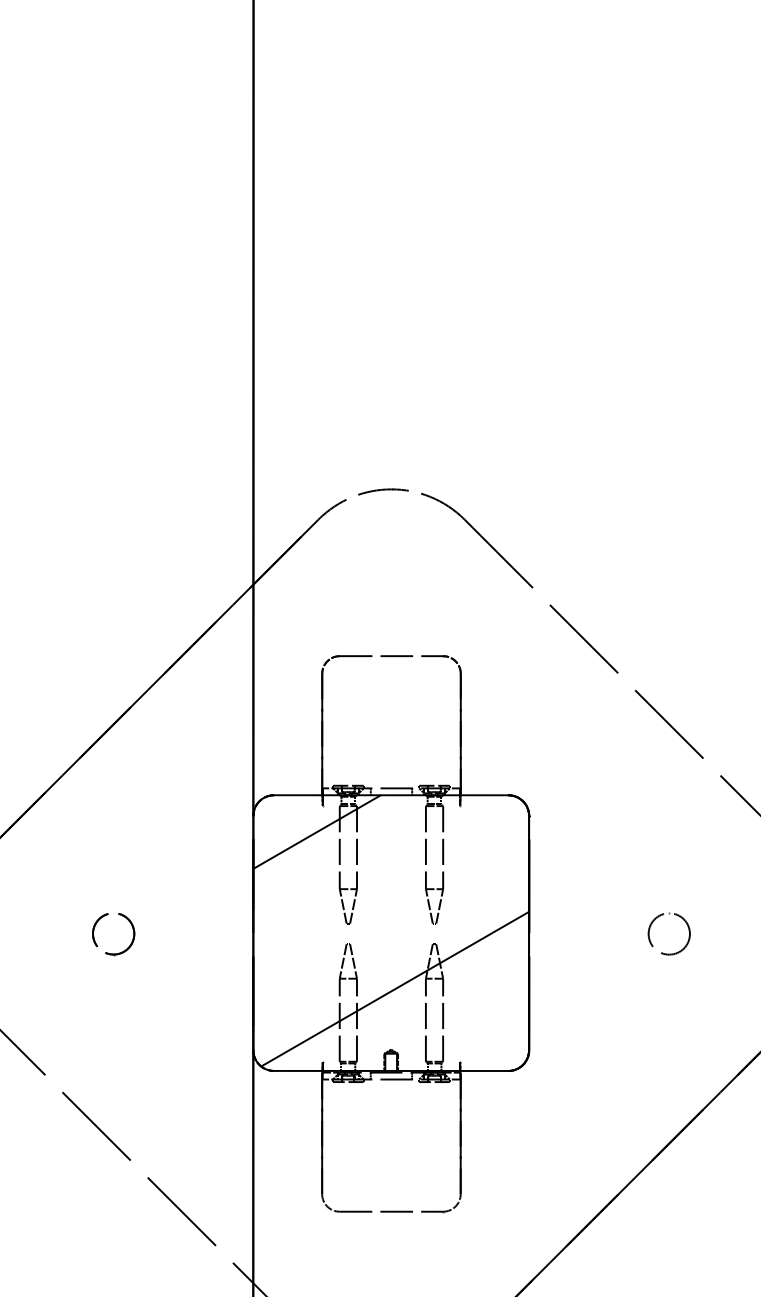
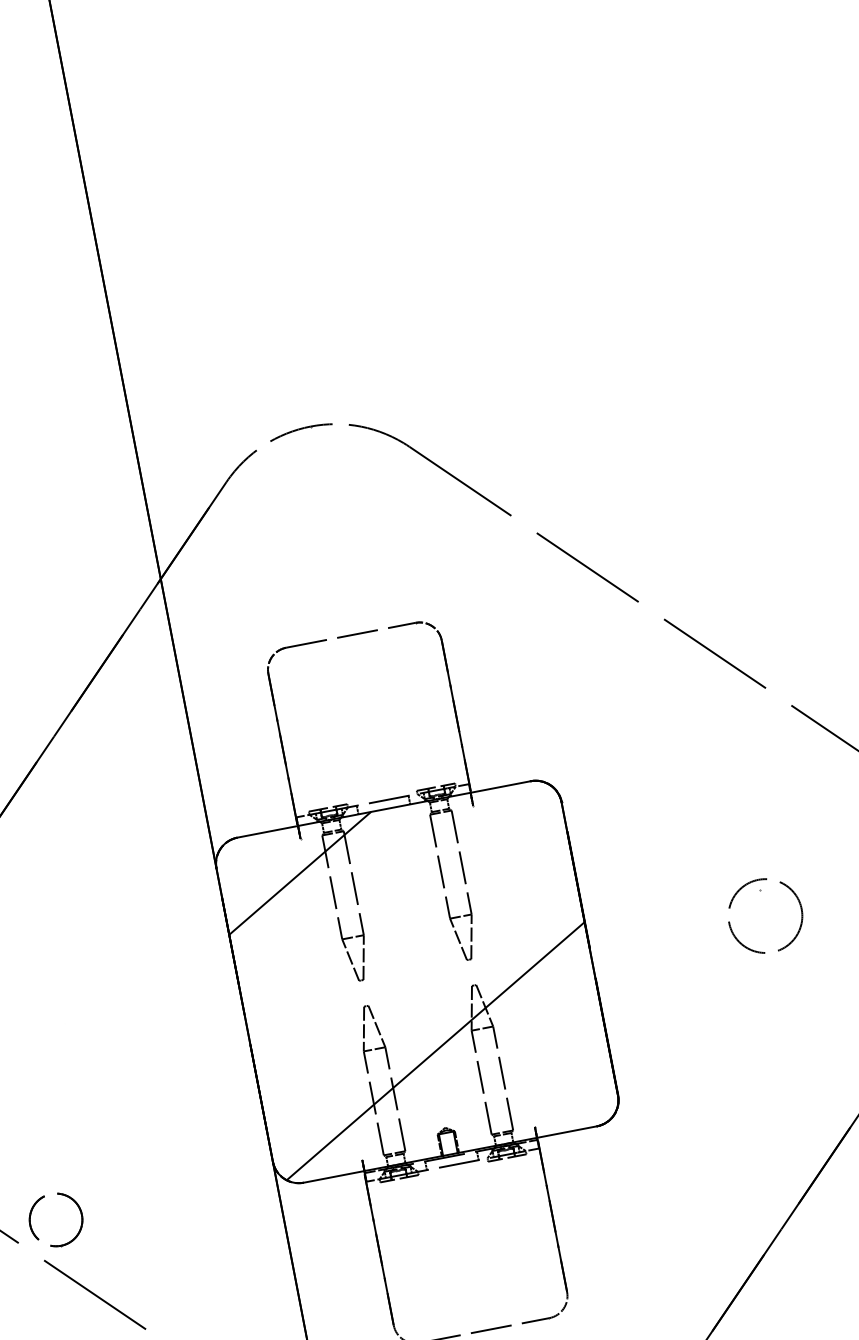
circle: (668, 933) -> (764, 915), size x1.4
part: (108, 952) -> (54, 1244), moved

